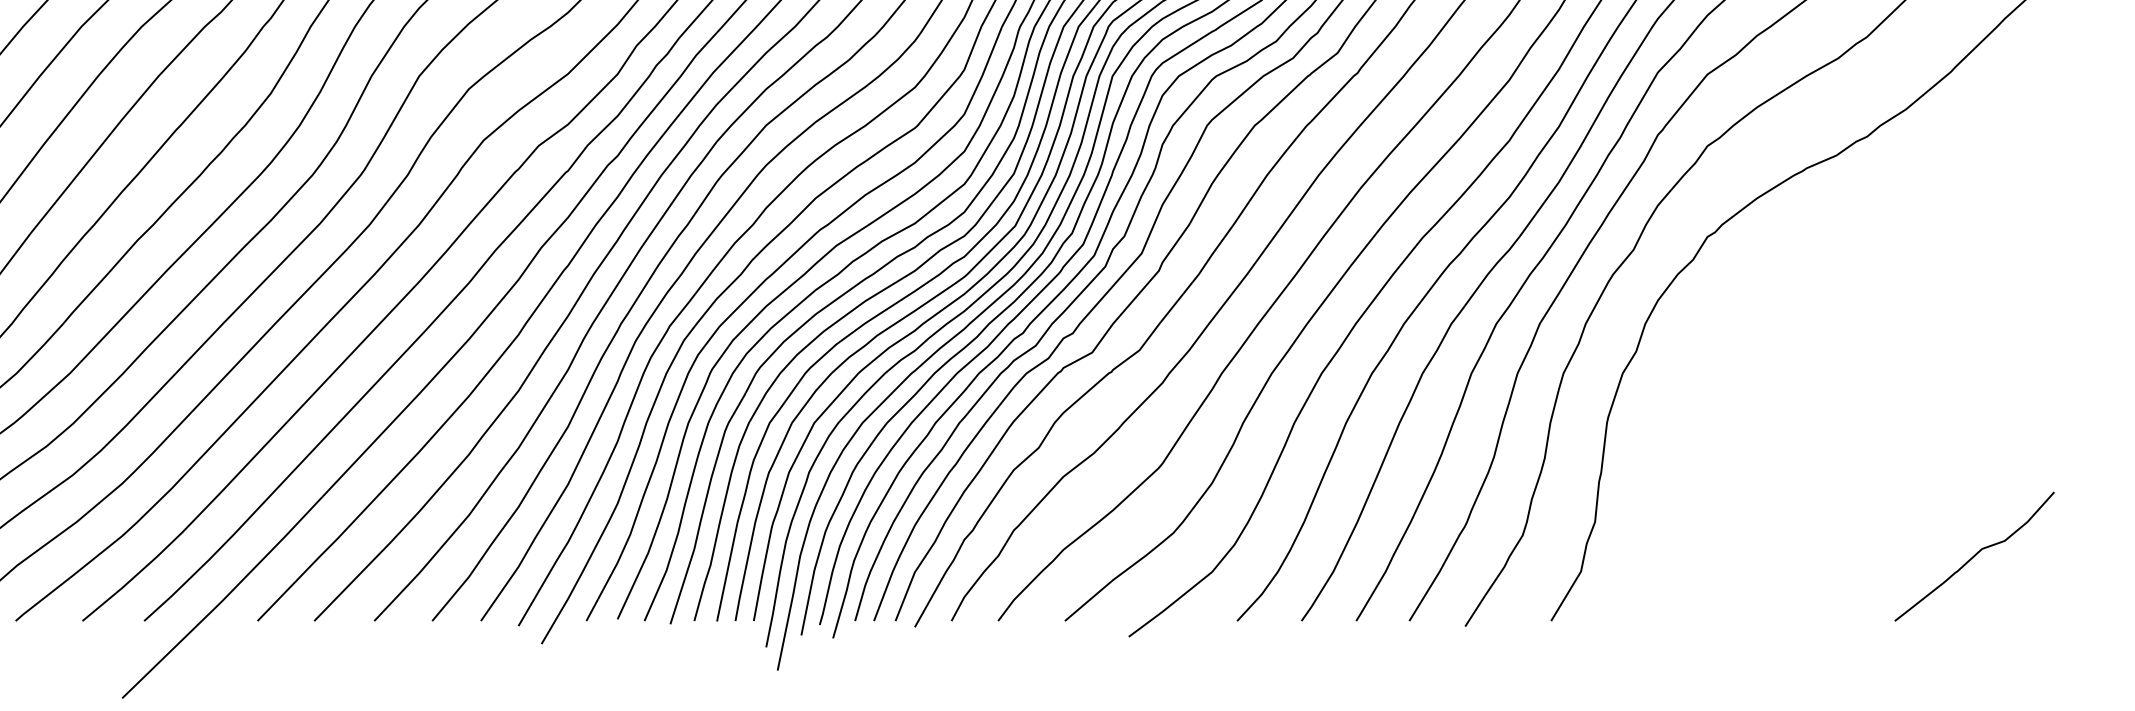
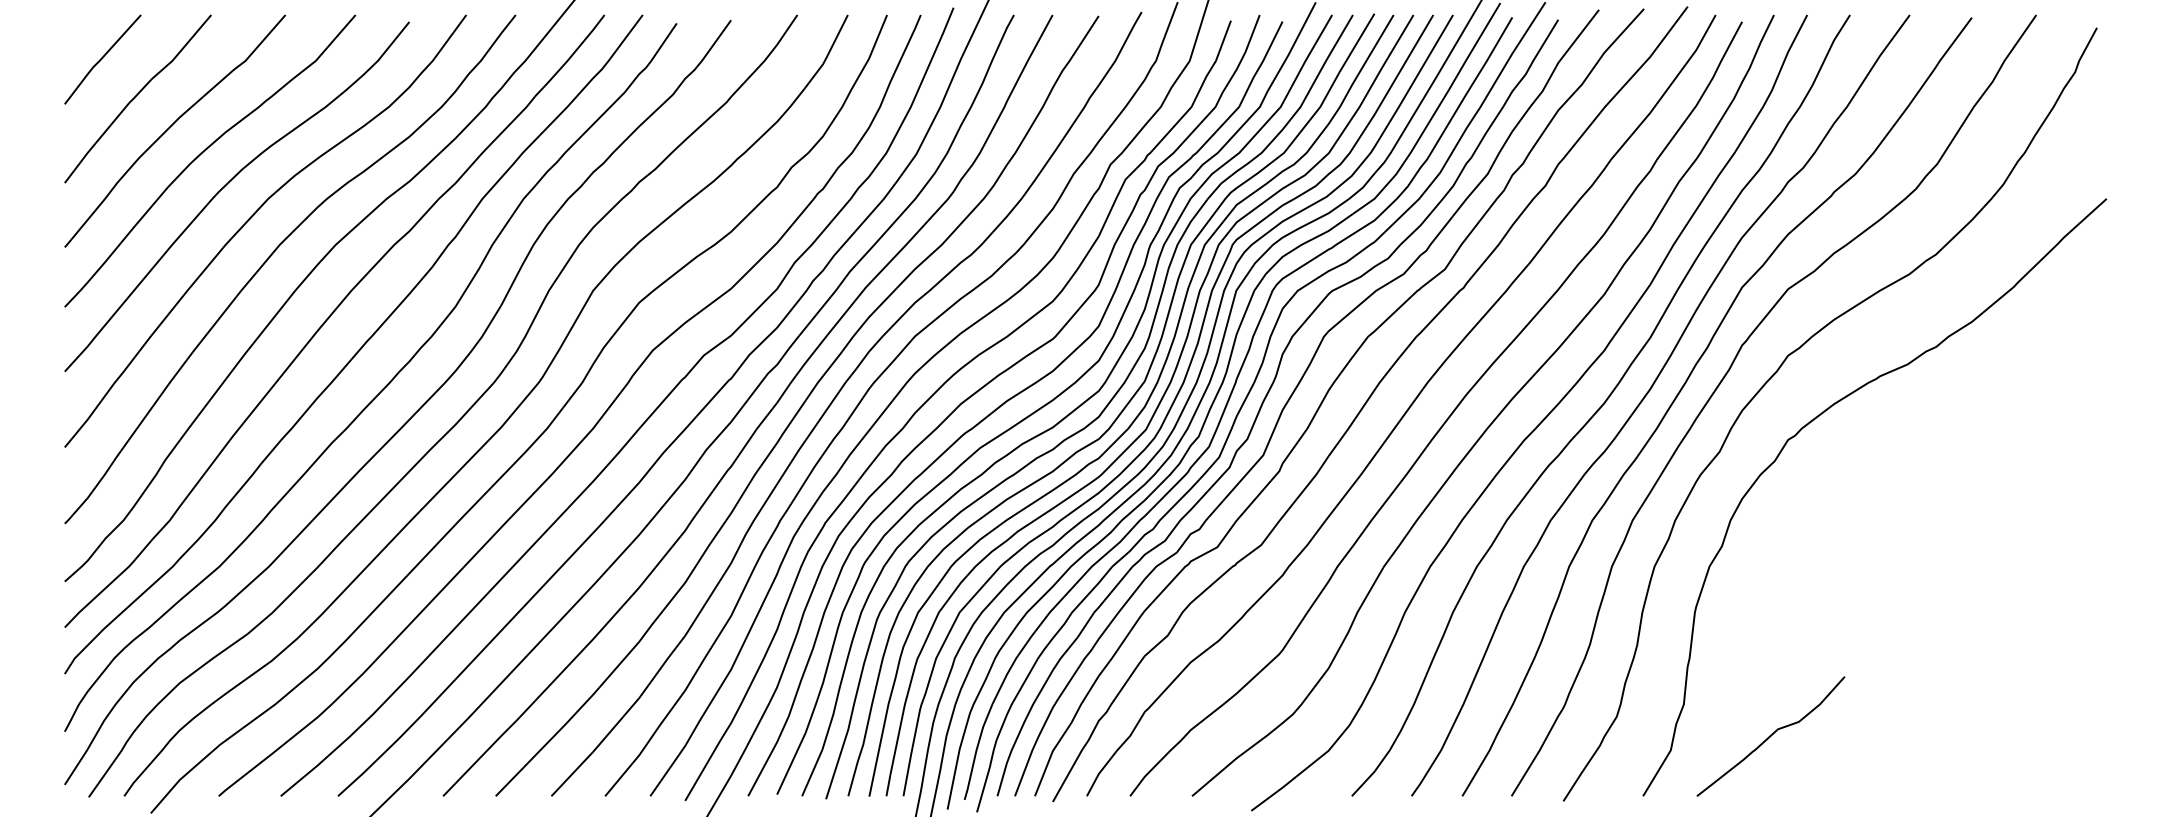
curve: (1974, 556) -> (1770, 736), moved

